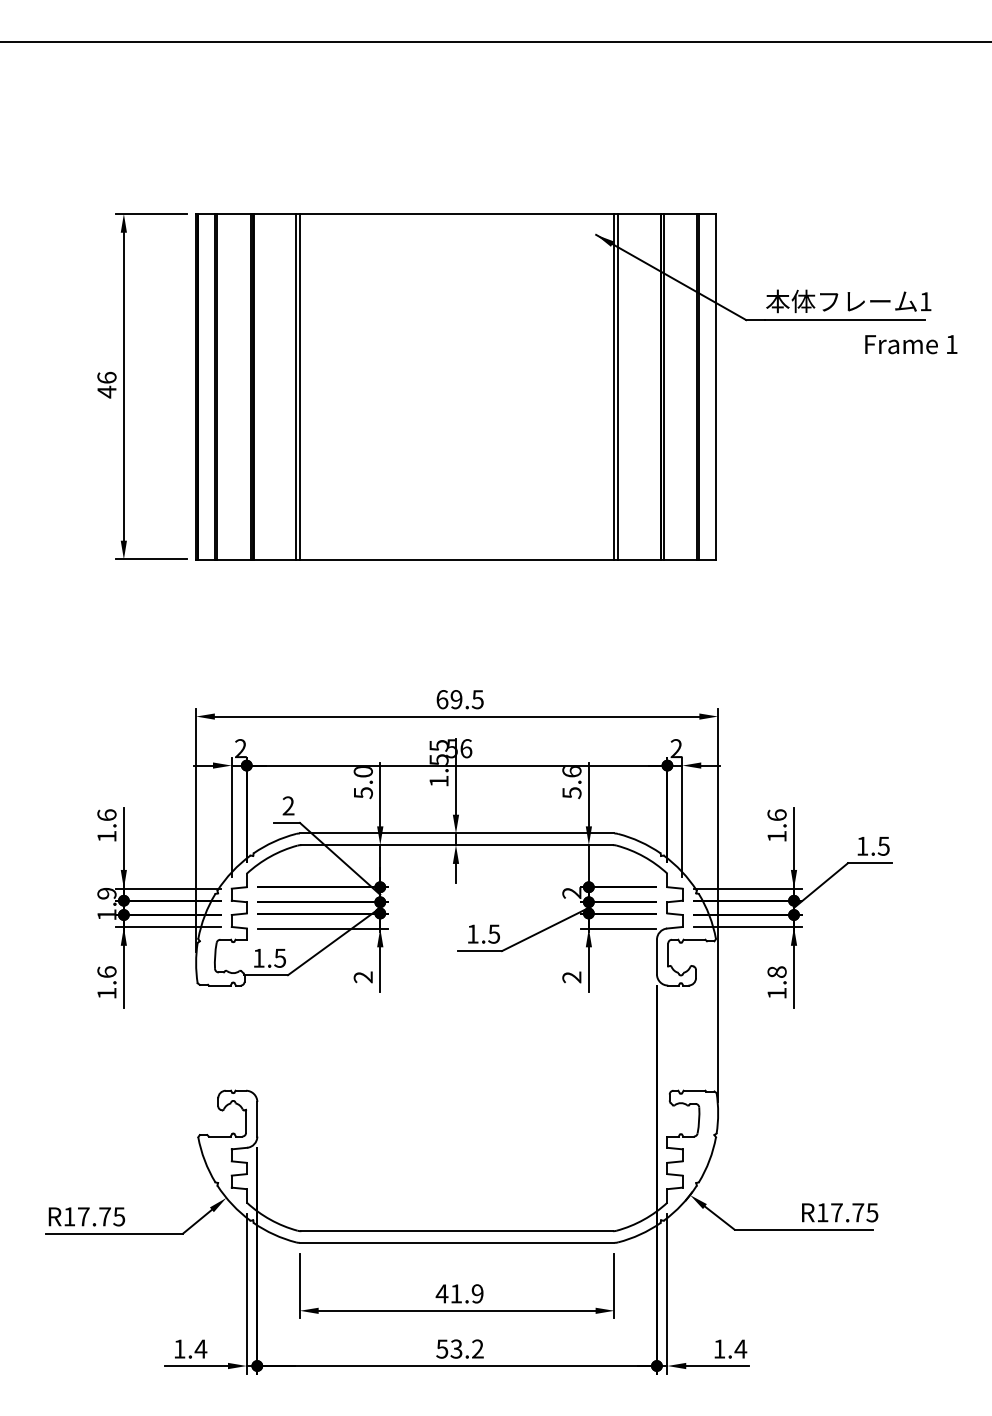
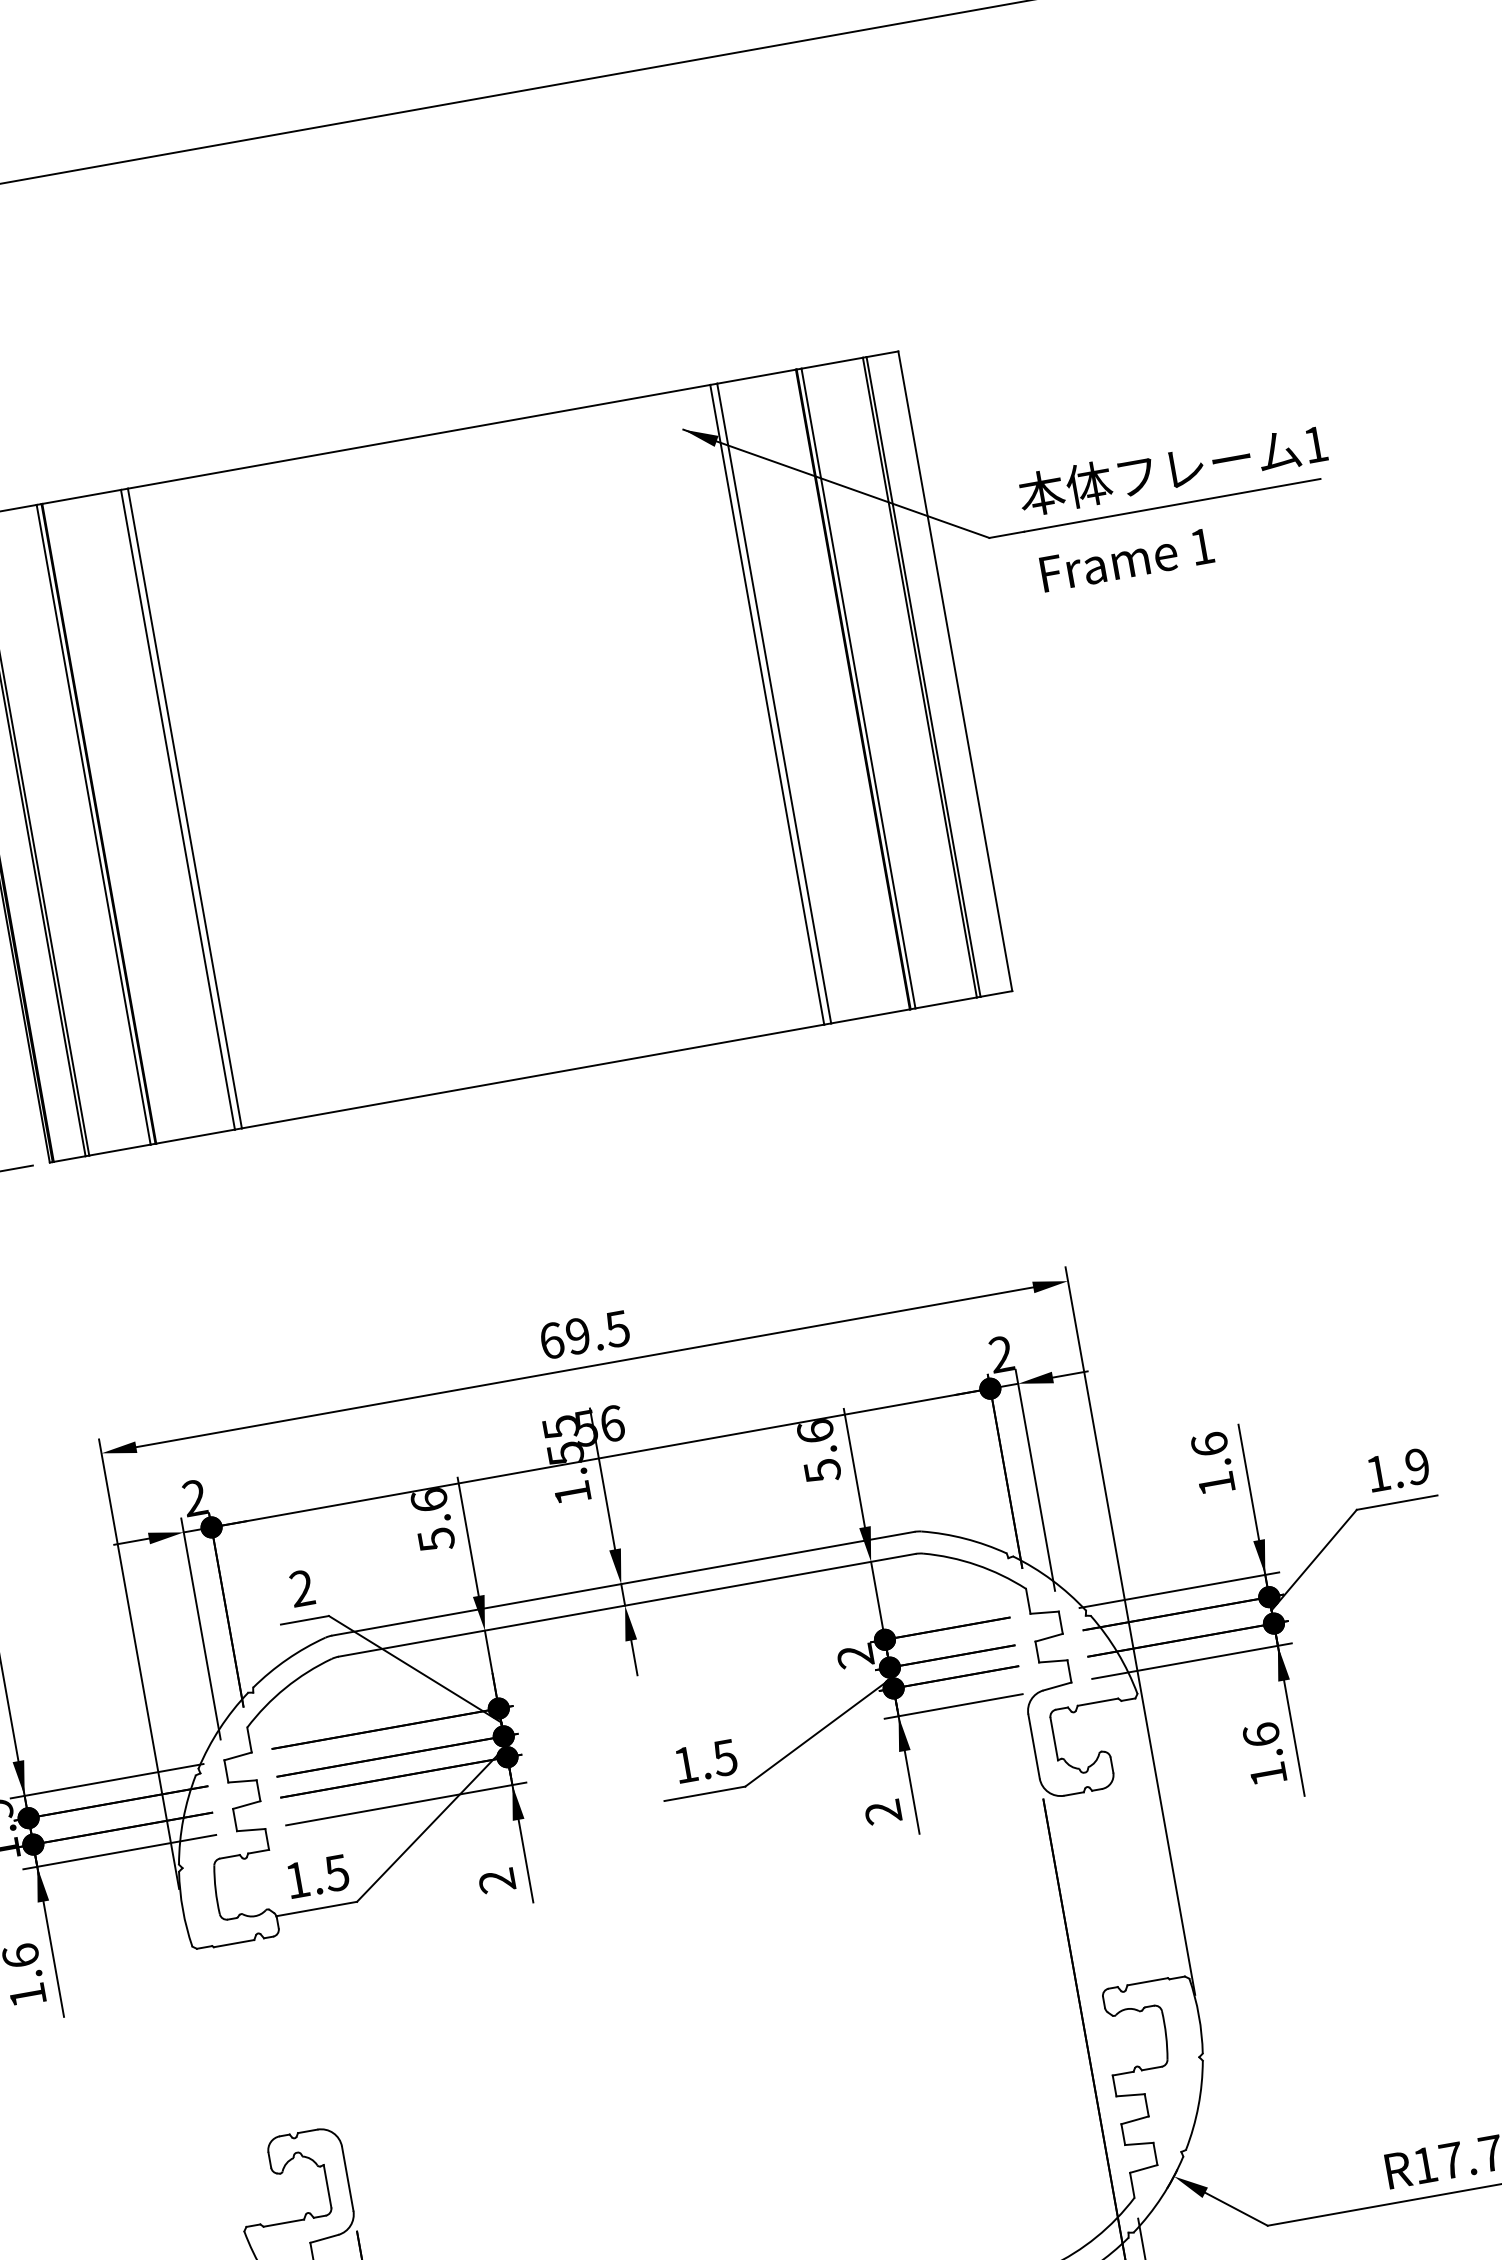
text: (911, 344) -> (1127, 559), moved
text: (362, 772) -> (428, 1502), 5.0 -> 5.6
text: (883, 845) -> (1416, 1465), 1.5 -> 1.9
text: (776, 971) -> (1260, 1733), 1.8 -> 1.6

